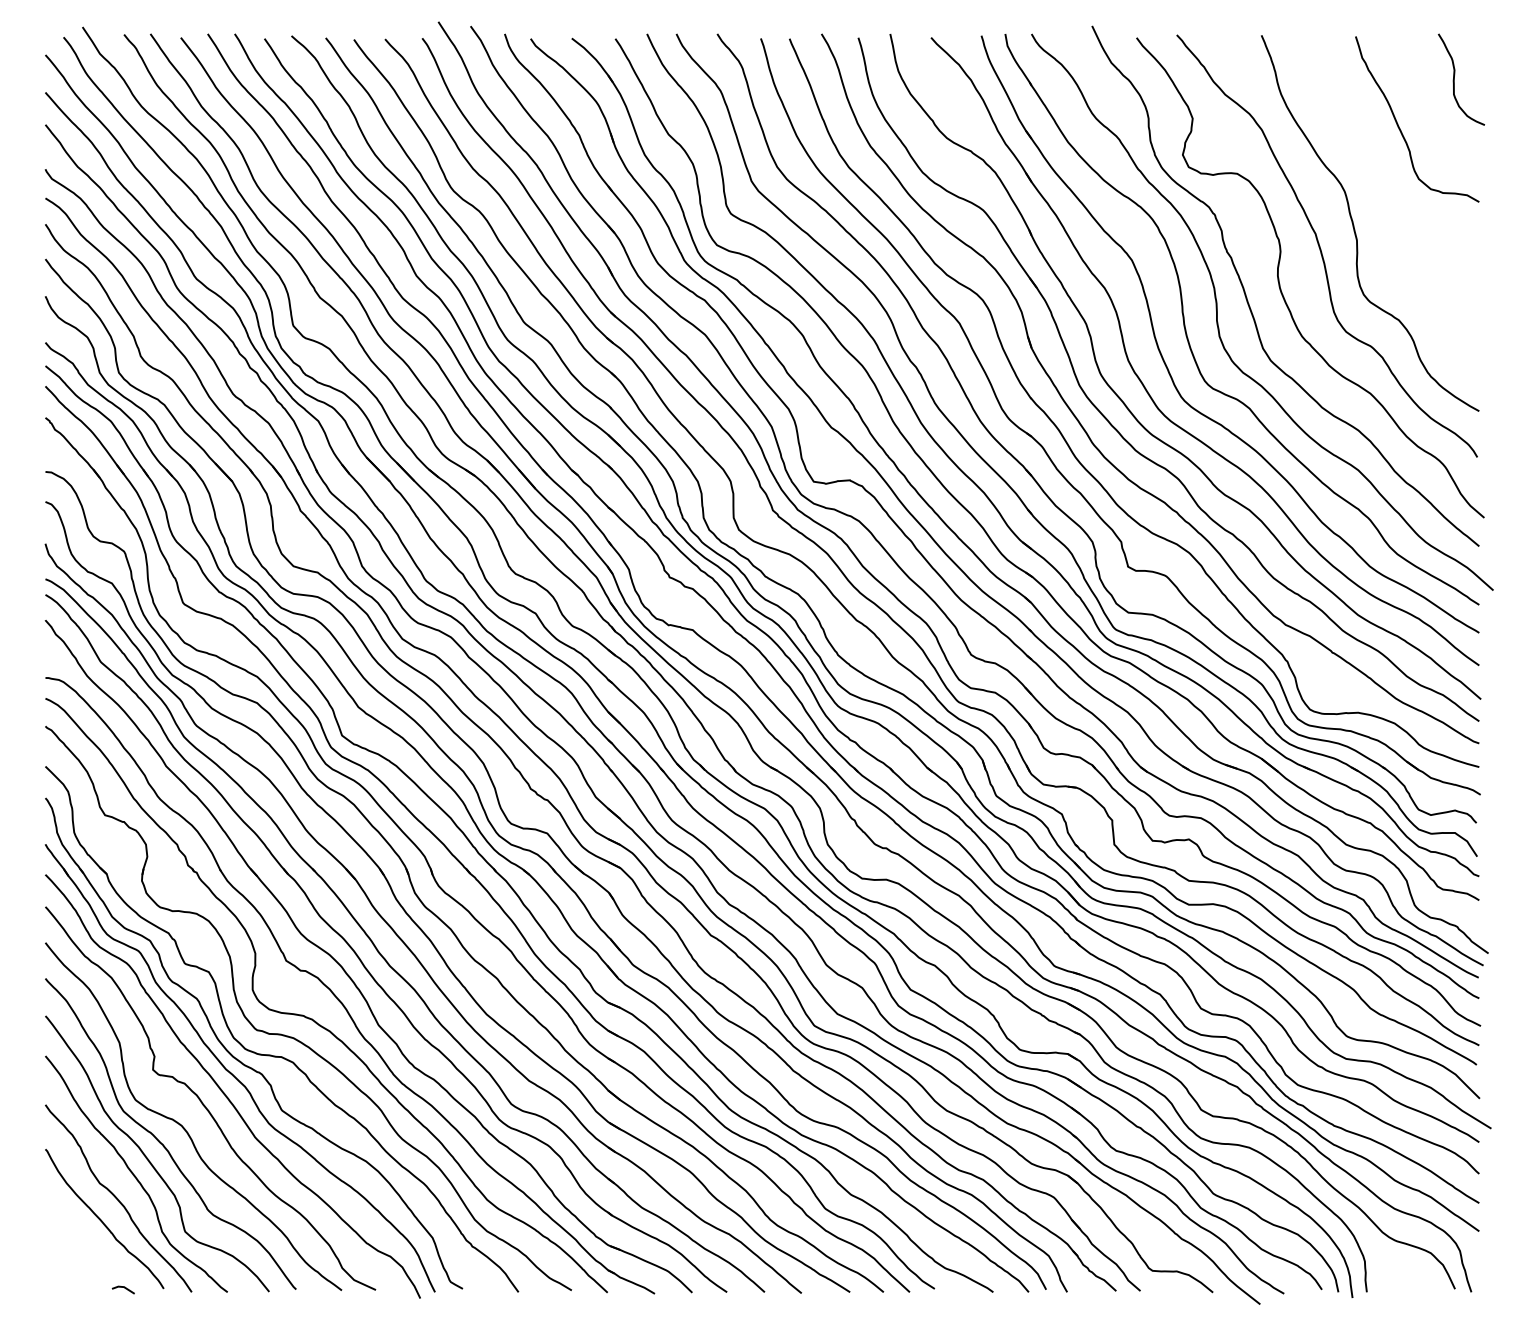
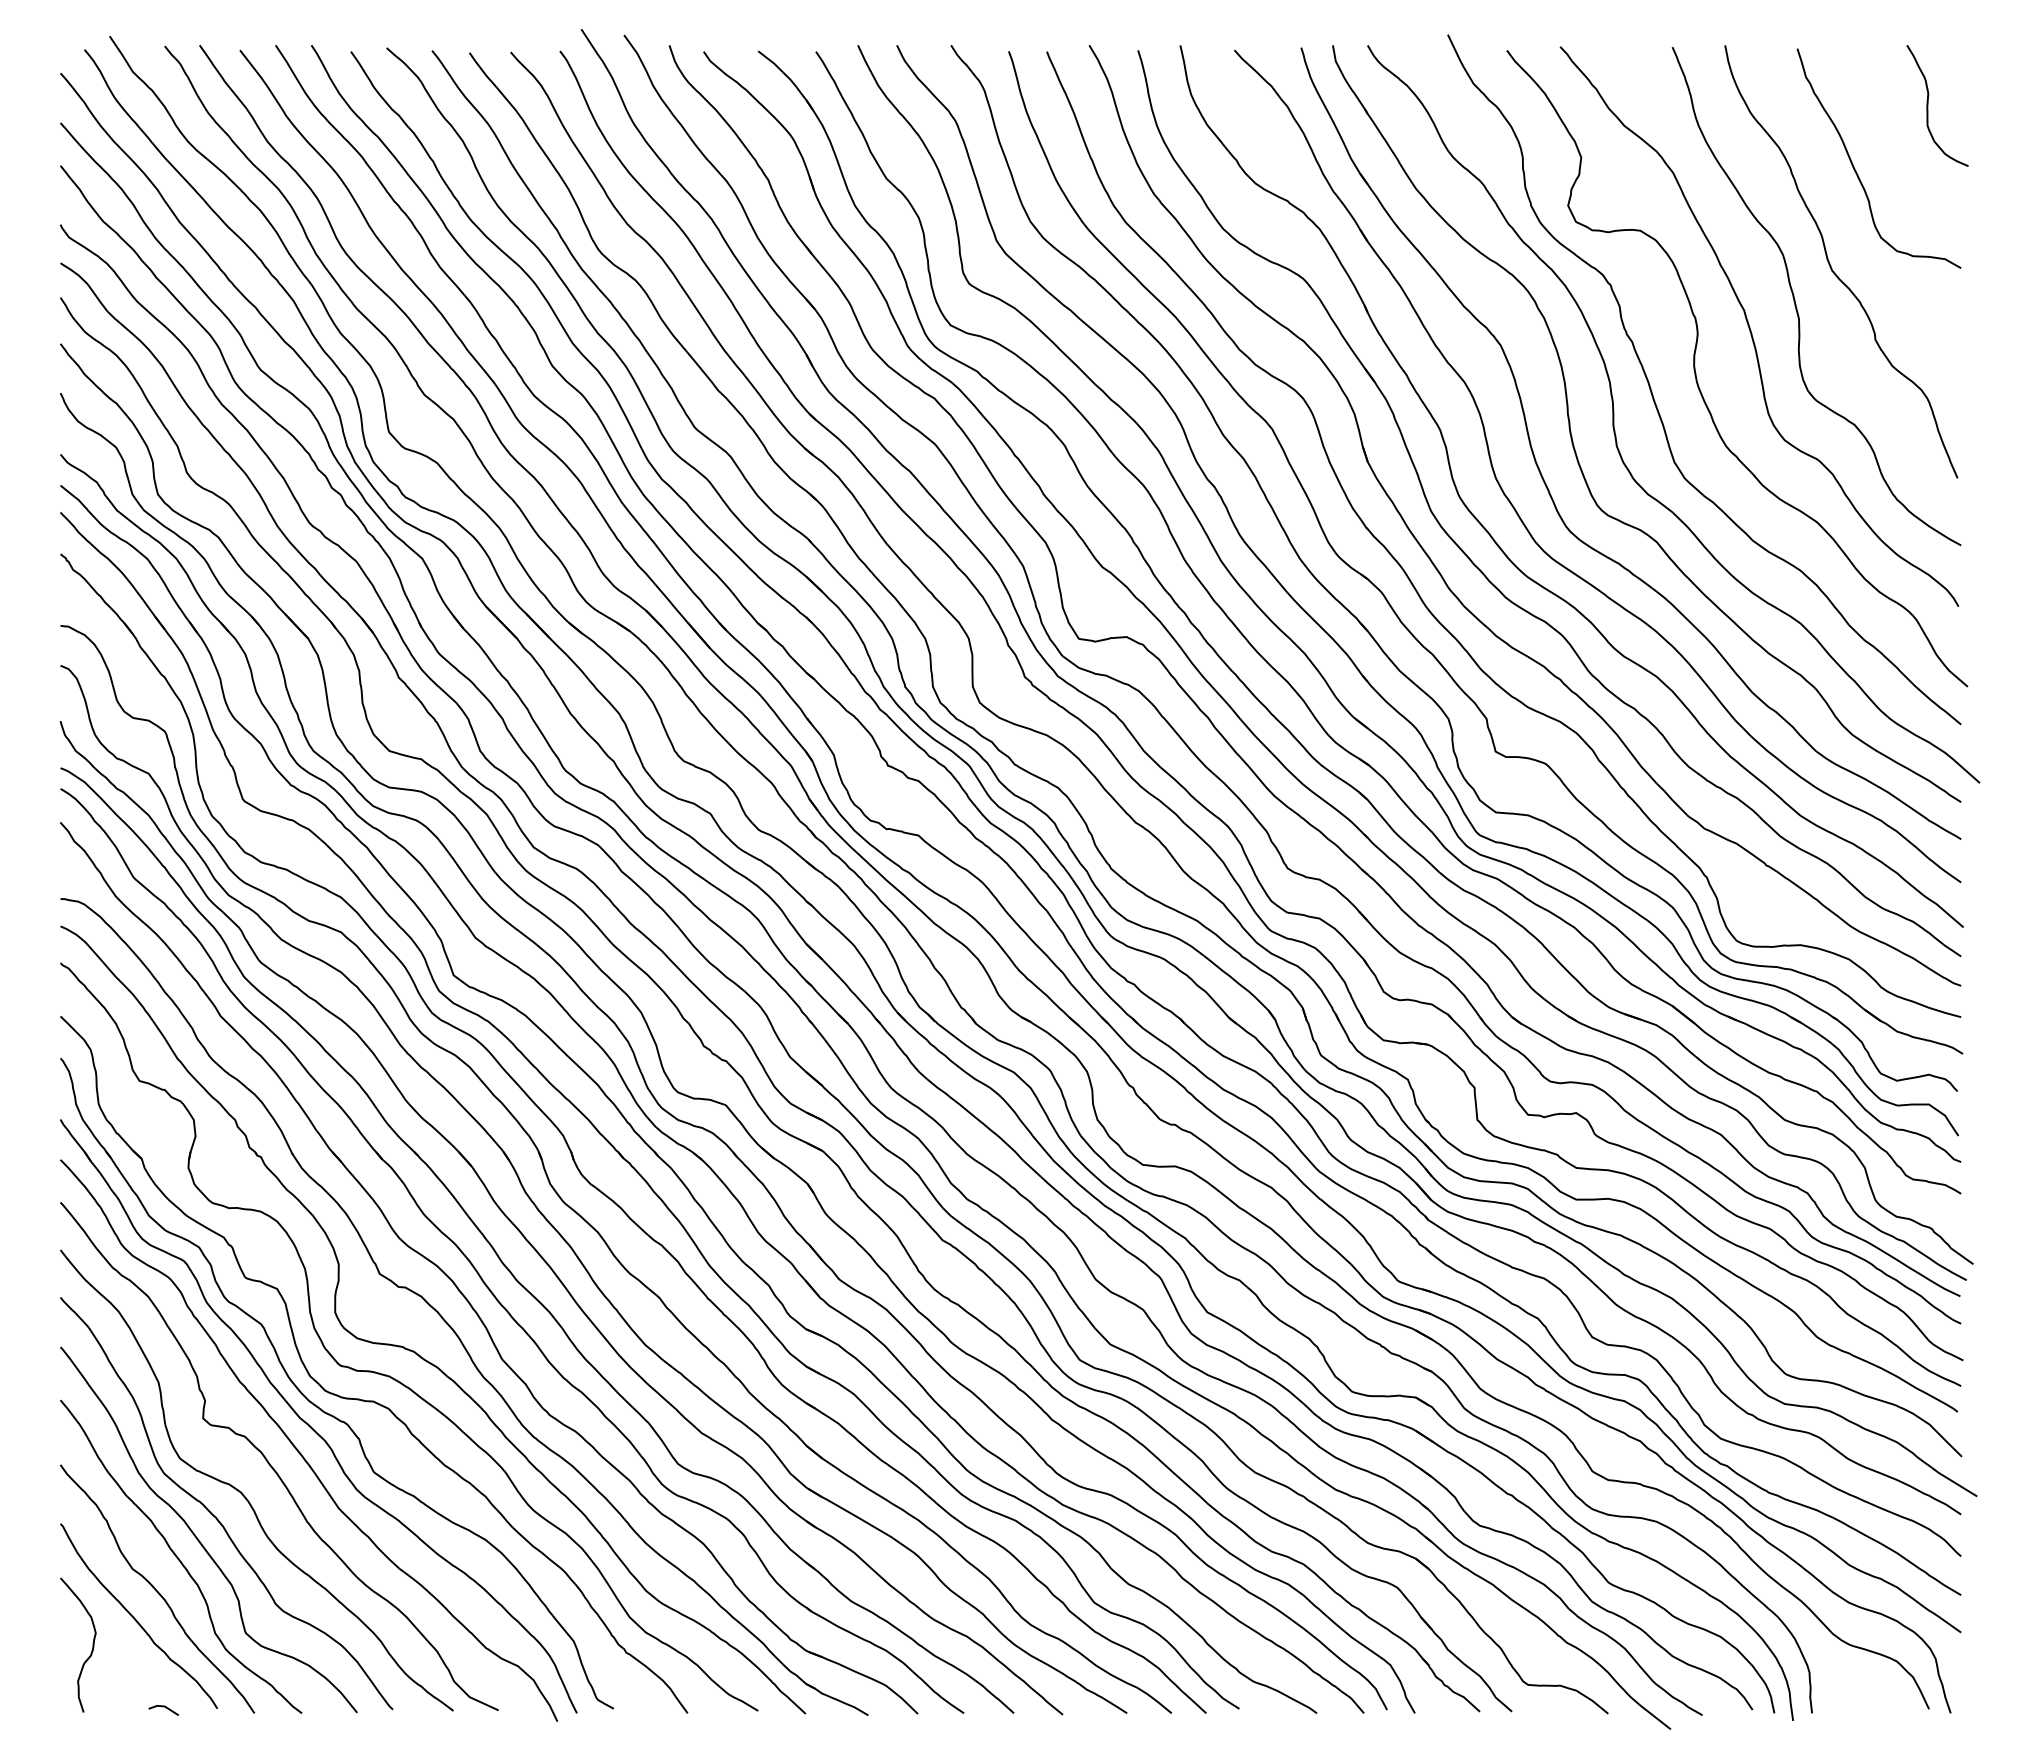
curve: (1381, 200) -> (1831, 265), added
curve: (69, 1240) -> (92, 1644), added

